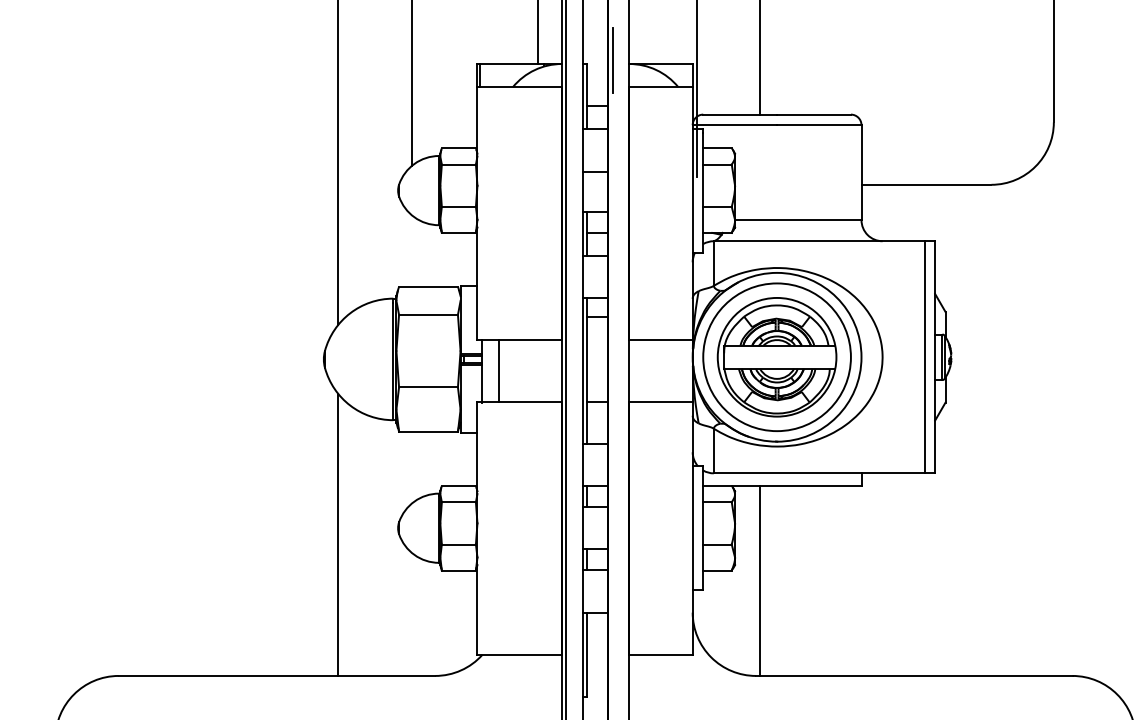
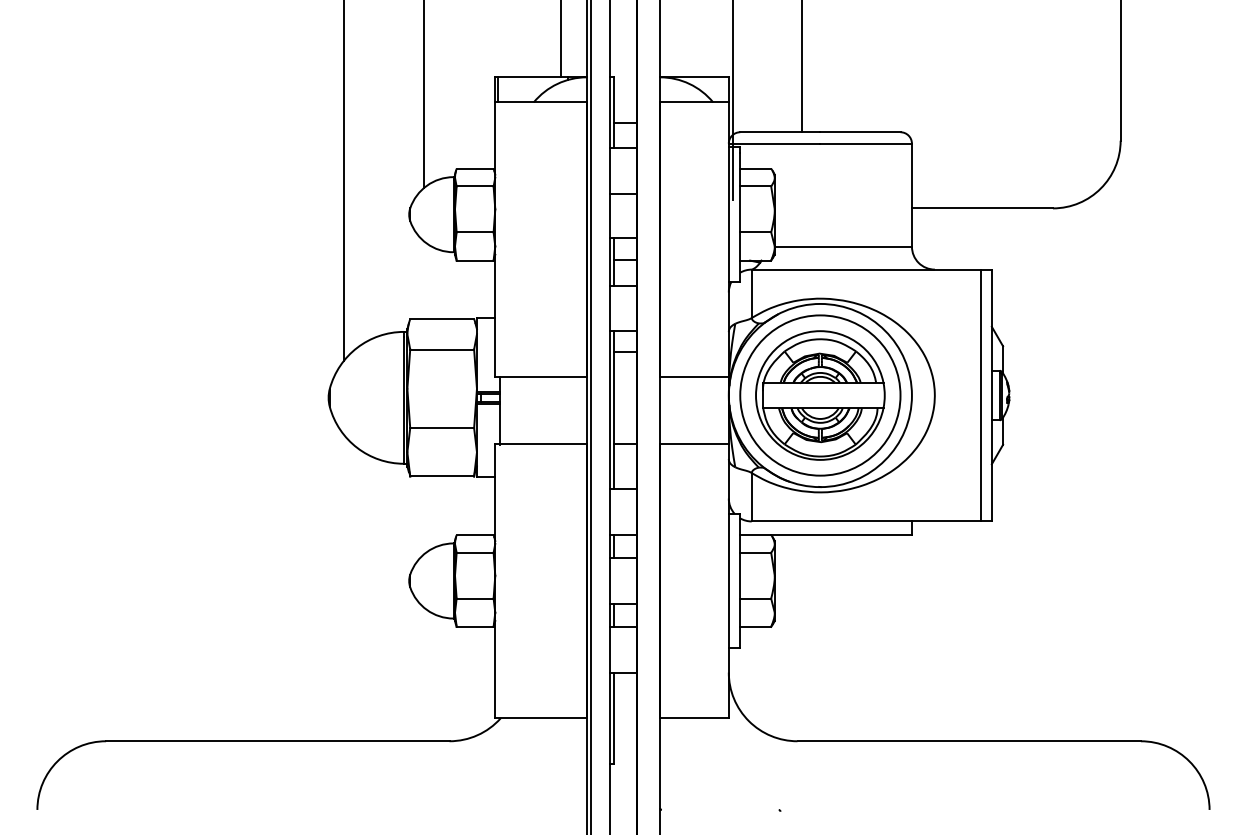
line: (612, 60) -> (641, 73), removed
line: (498, 371) -> (518, 410), removed
line: (338, 535) -> (344, 588), removed
line: (760, 581) -> (802, 638), removed

